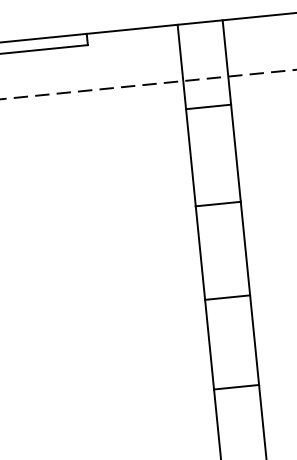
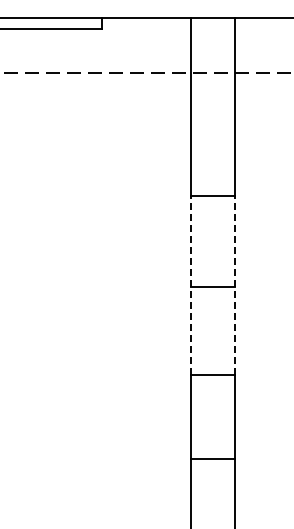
line: (208, 106) -> (213, 100), removed
line: (250, 293) -> (235, 285), solid -> dashed
line: (205, 297) -> (191, 285), solid -> dashed

